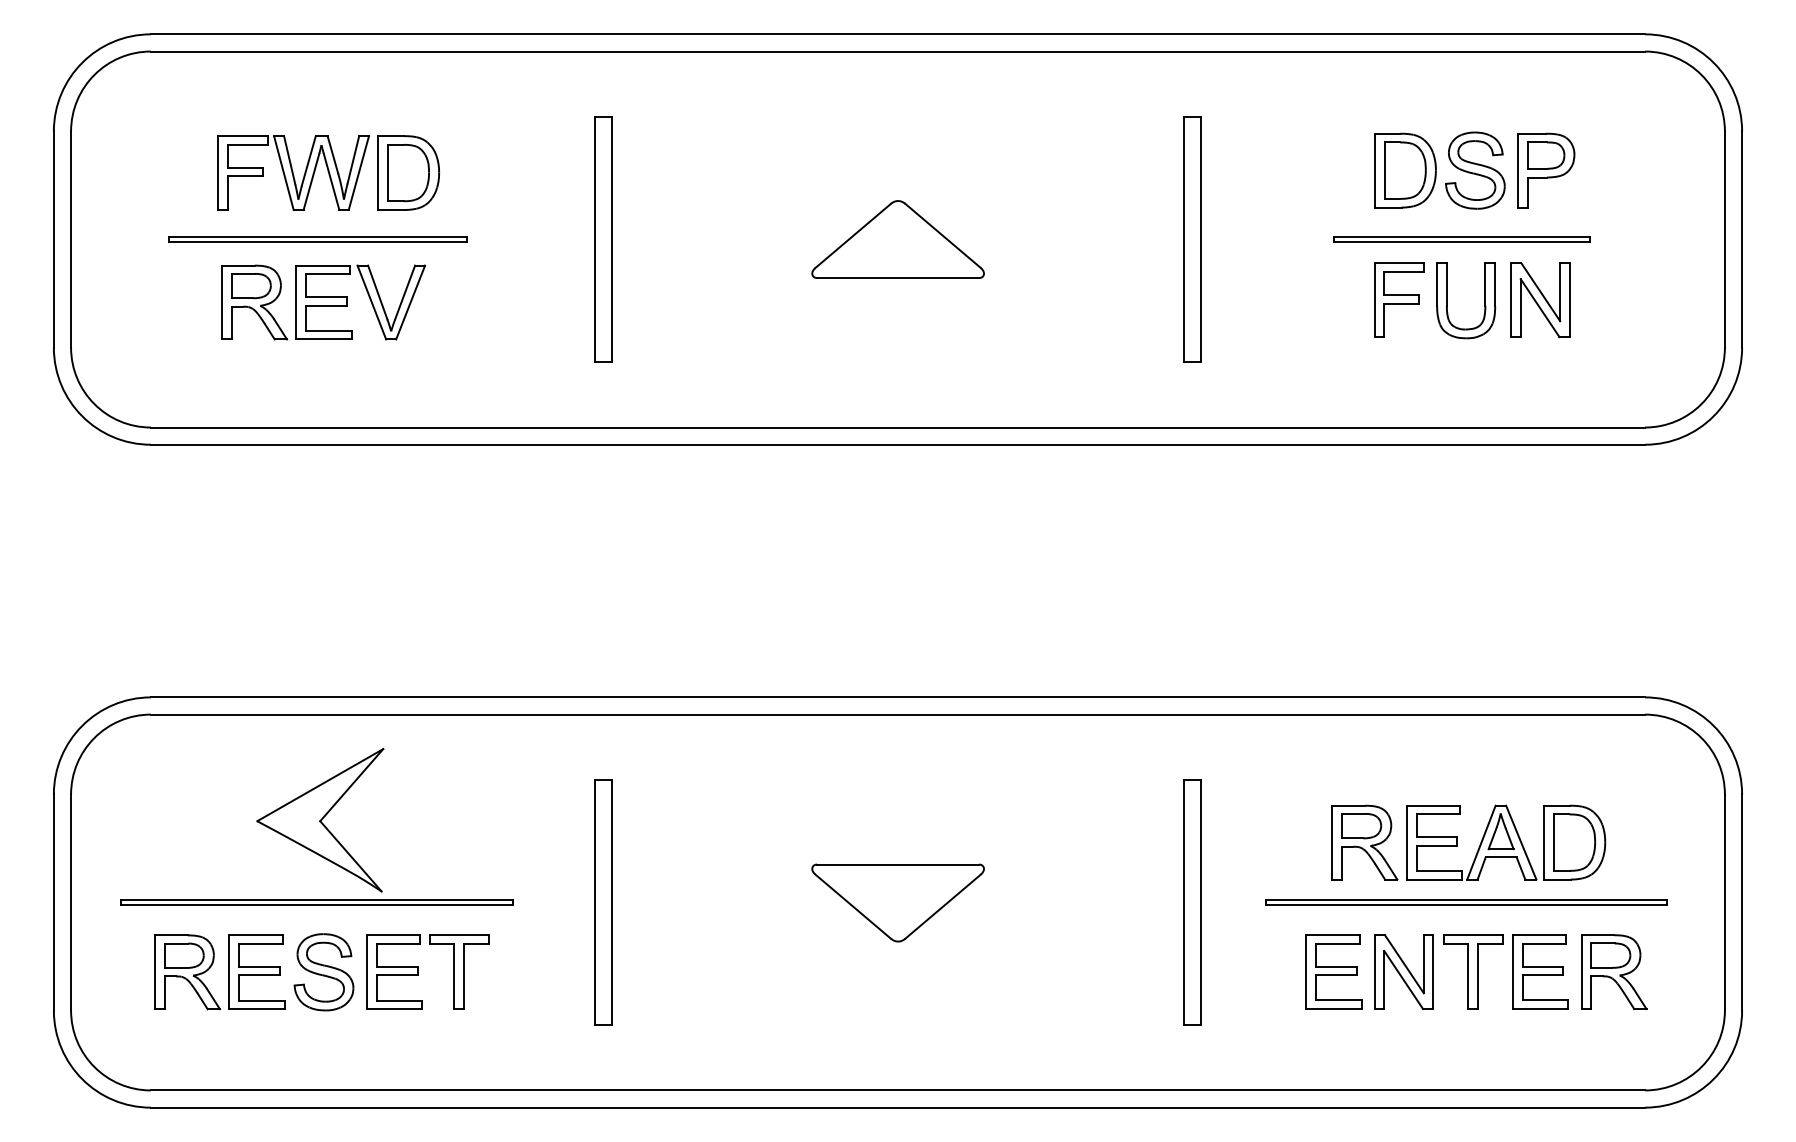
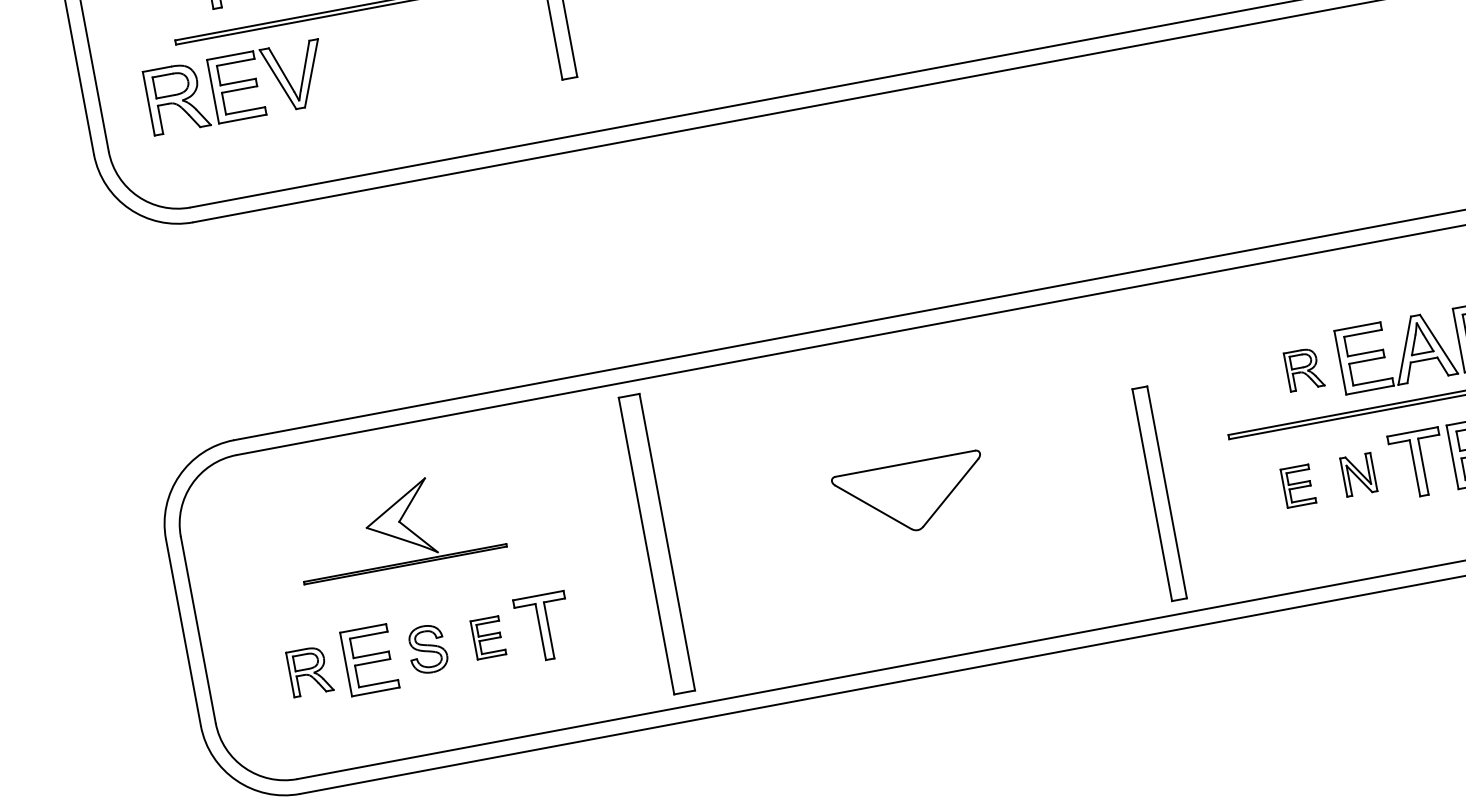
part: (323, 302) -> (236, 87), moved
part: (316, 826) -> (397, 524), size x0.6
part: (1364, 842) -> (1303, 369), size x0.6
part: (603, 902) -> (657, 544), size x1.4
part: (1192, 902) -> (1159, 493), moved
part: (394, 971) -> (488, 637), size x0.6
part: (1333, 971) -> (1297, 485), size x0.6
part: (1403, 971) -> (1358, 474), size x0.6
part: (187, 972) -> (309, 671), size x0.7
part: (323, 972) -> (427, 649), size x0.7

